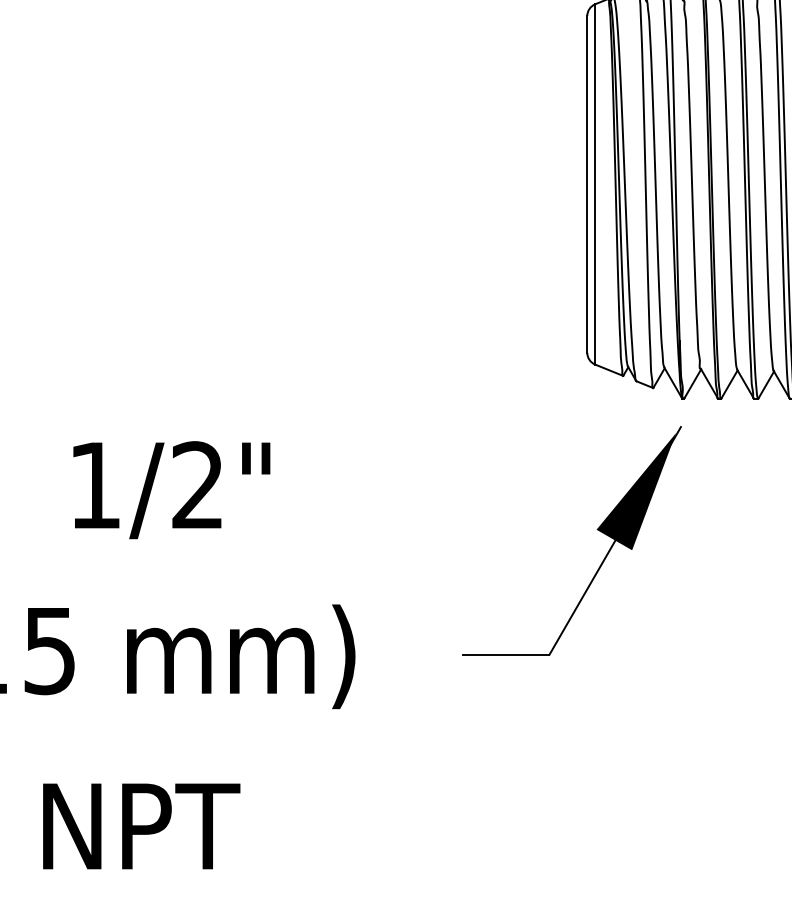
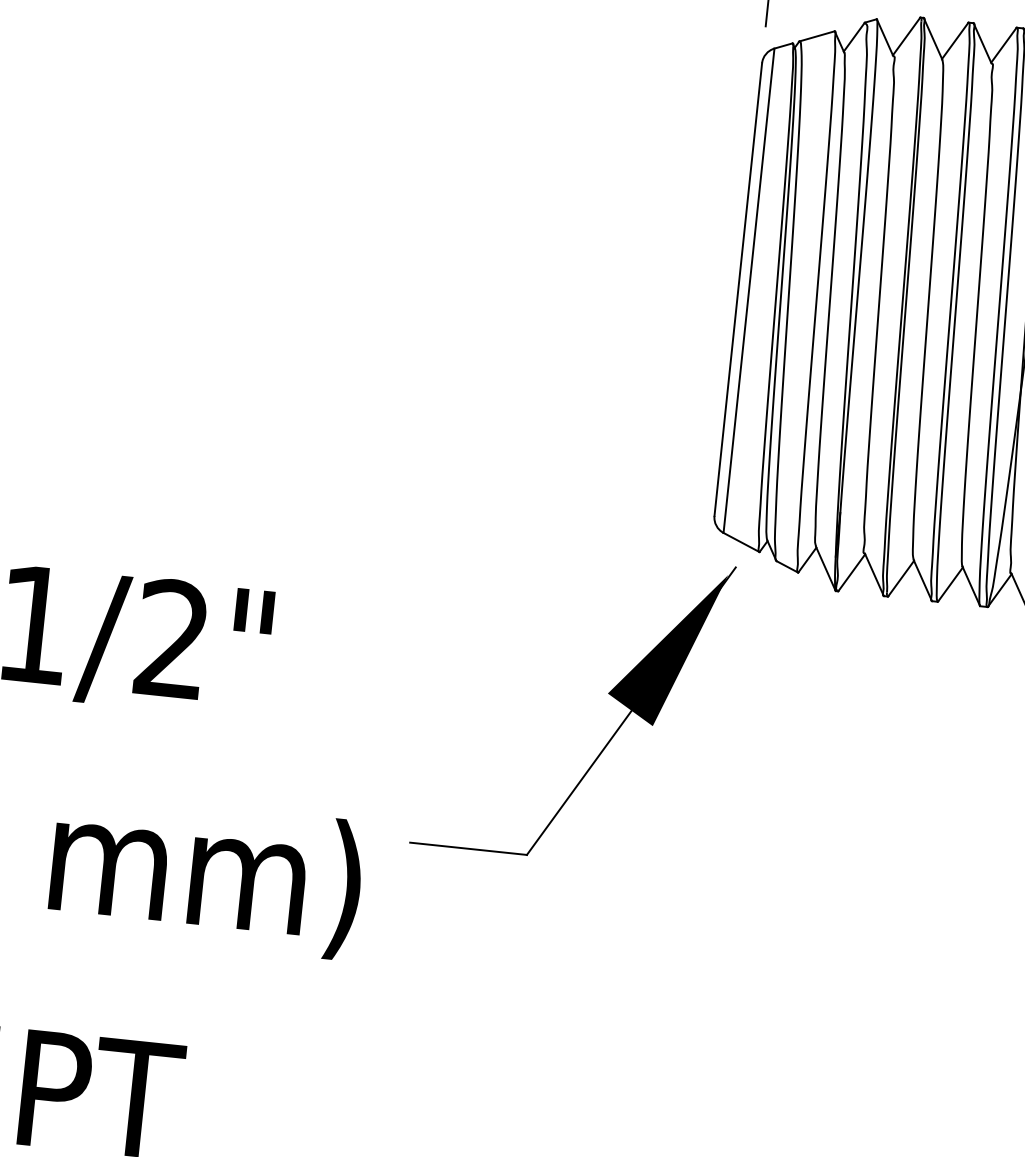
part: (596, 529) -> (607, 693), moved

